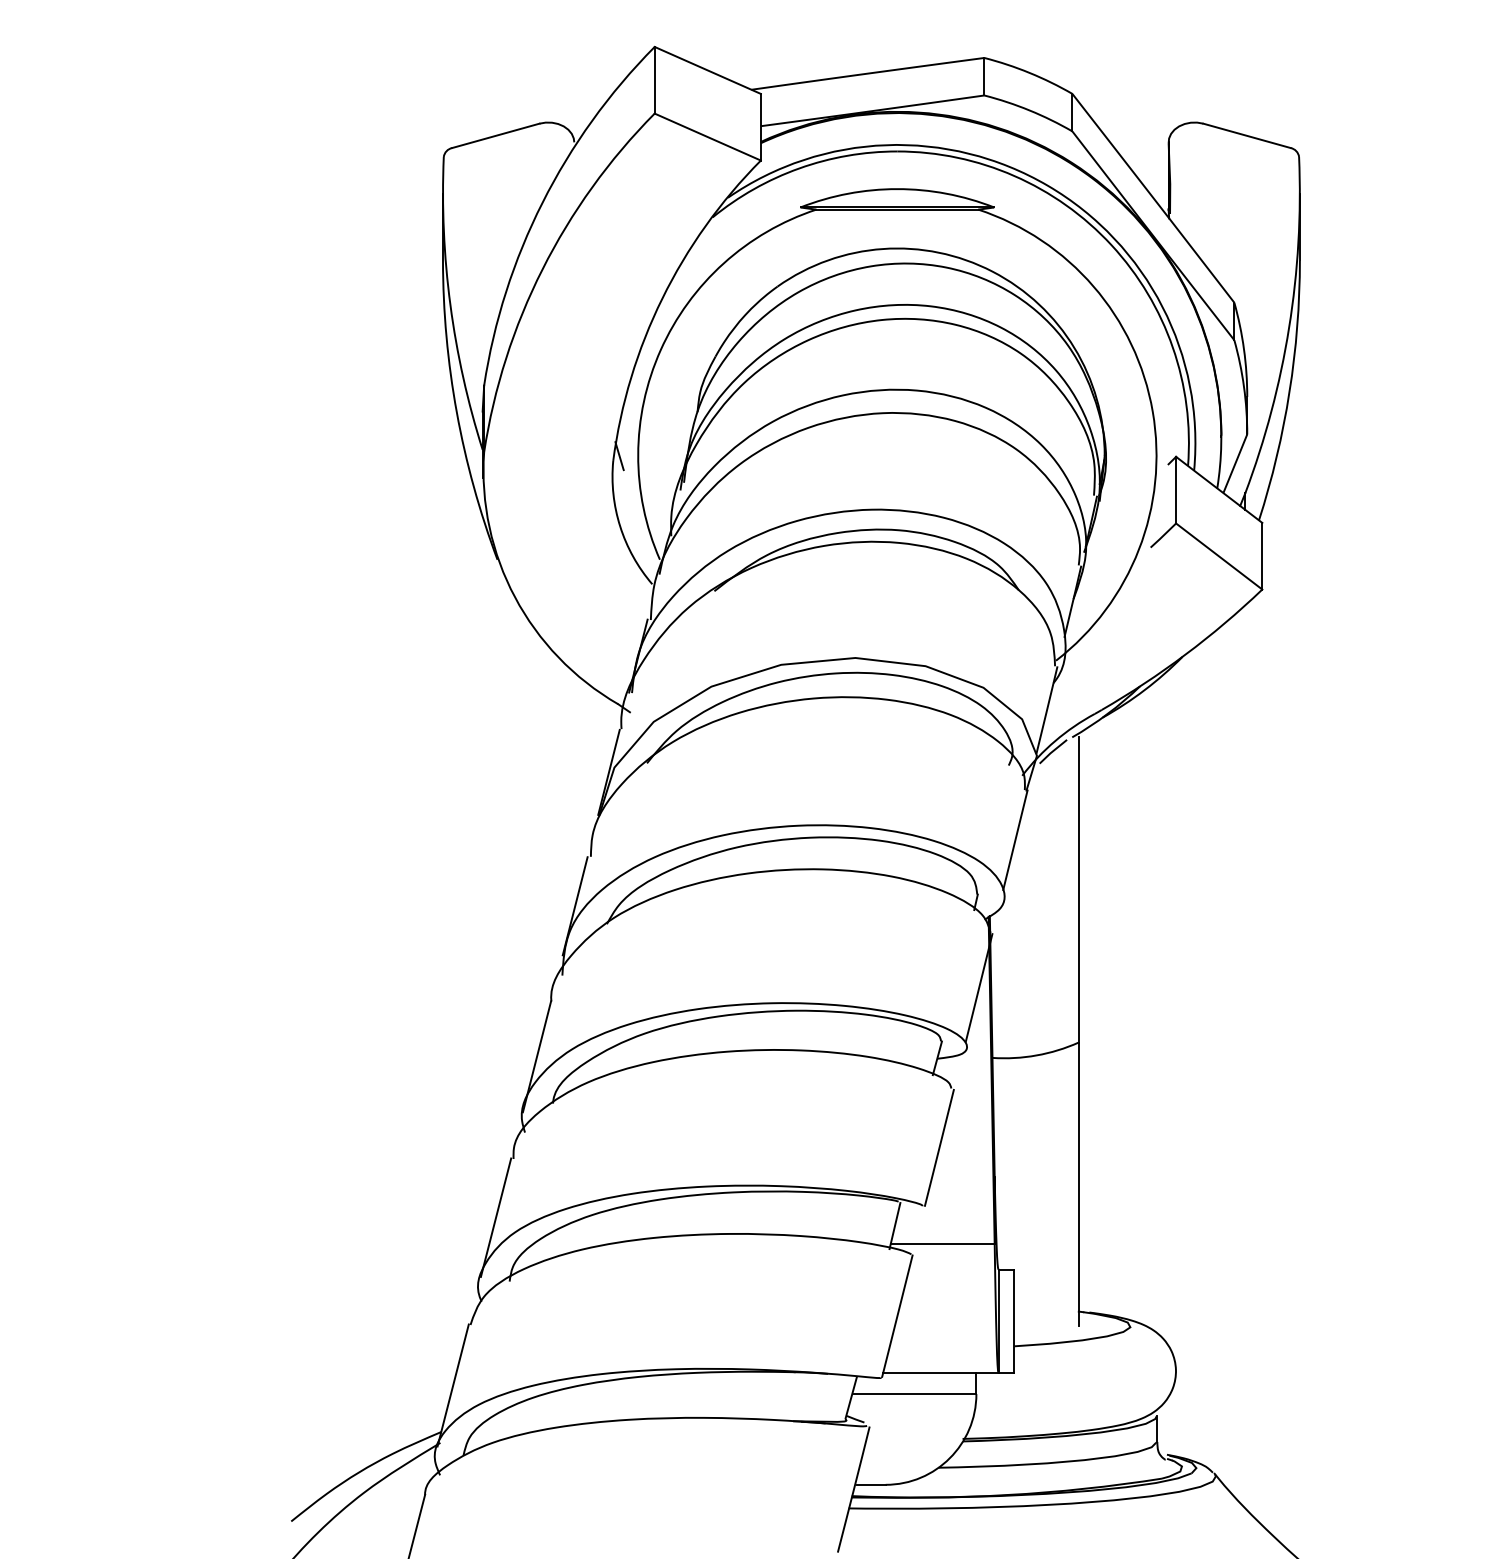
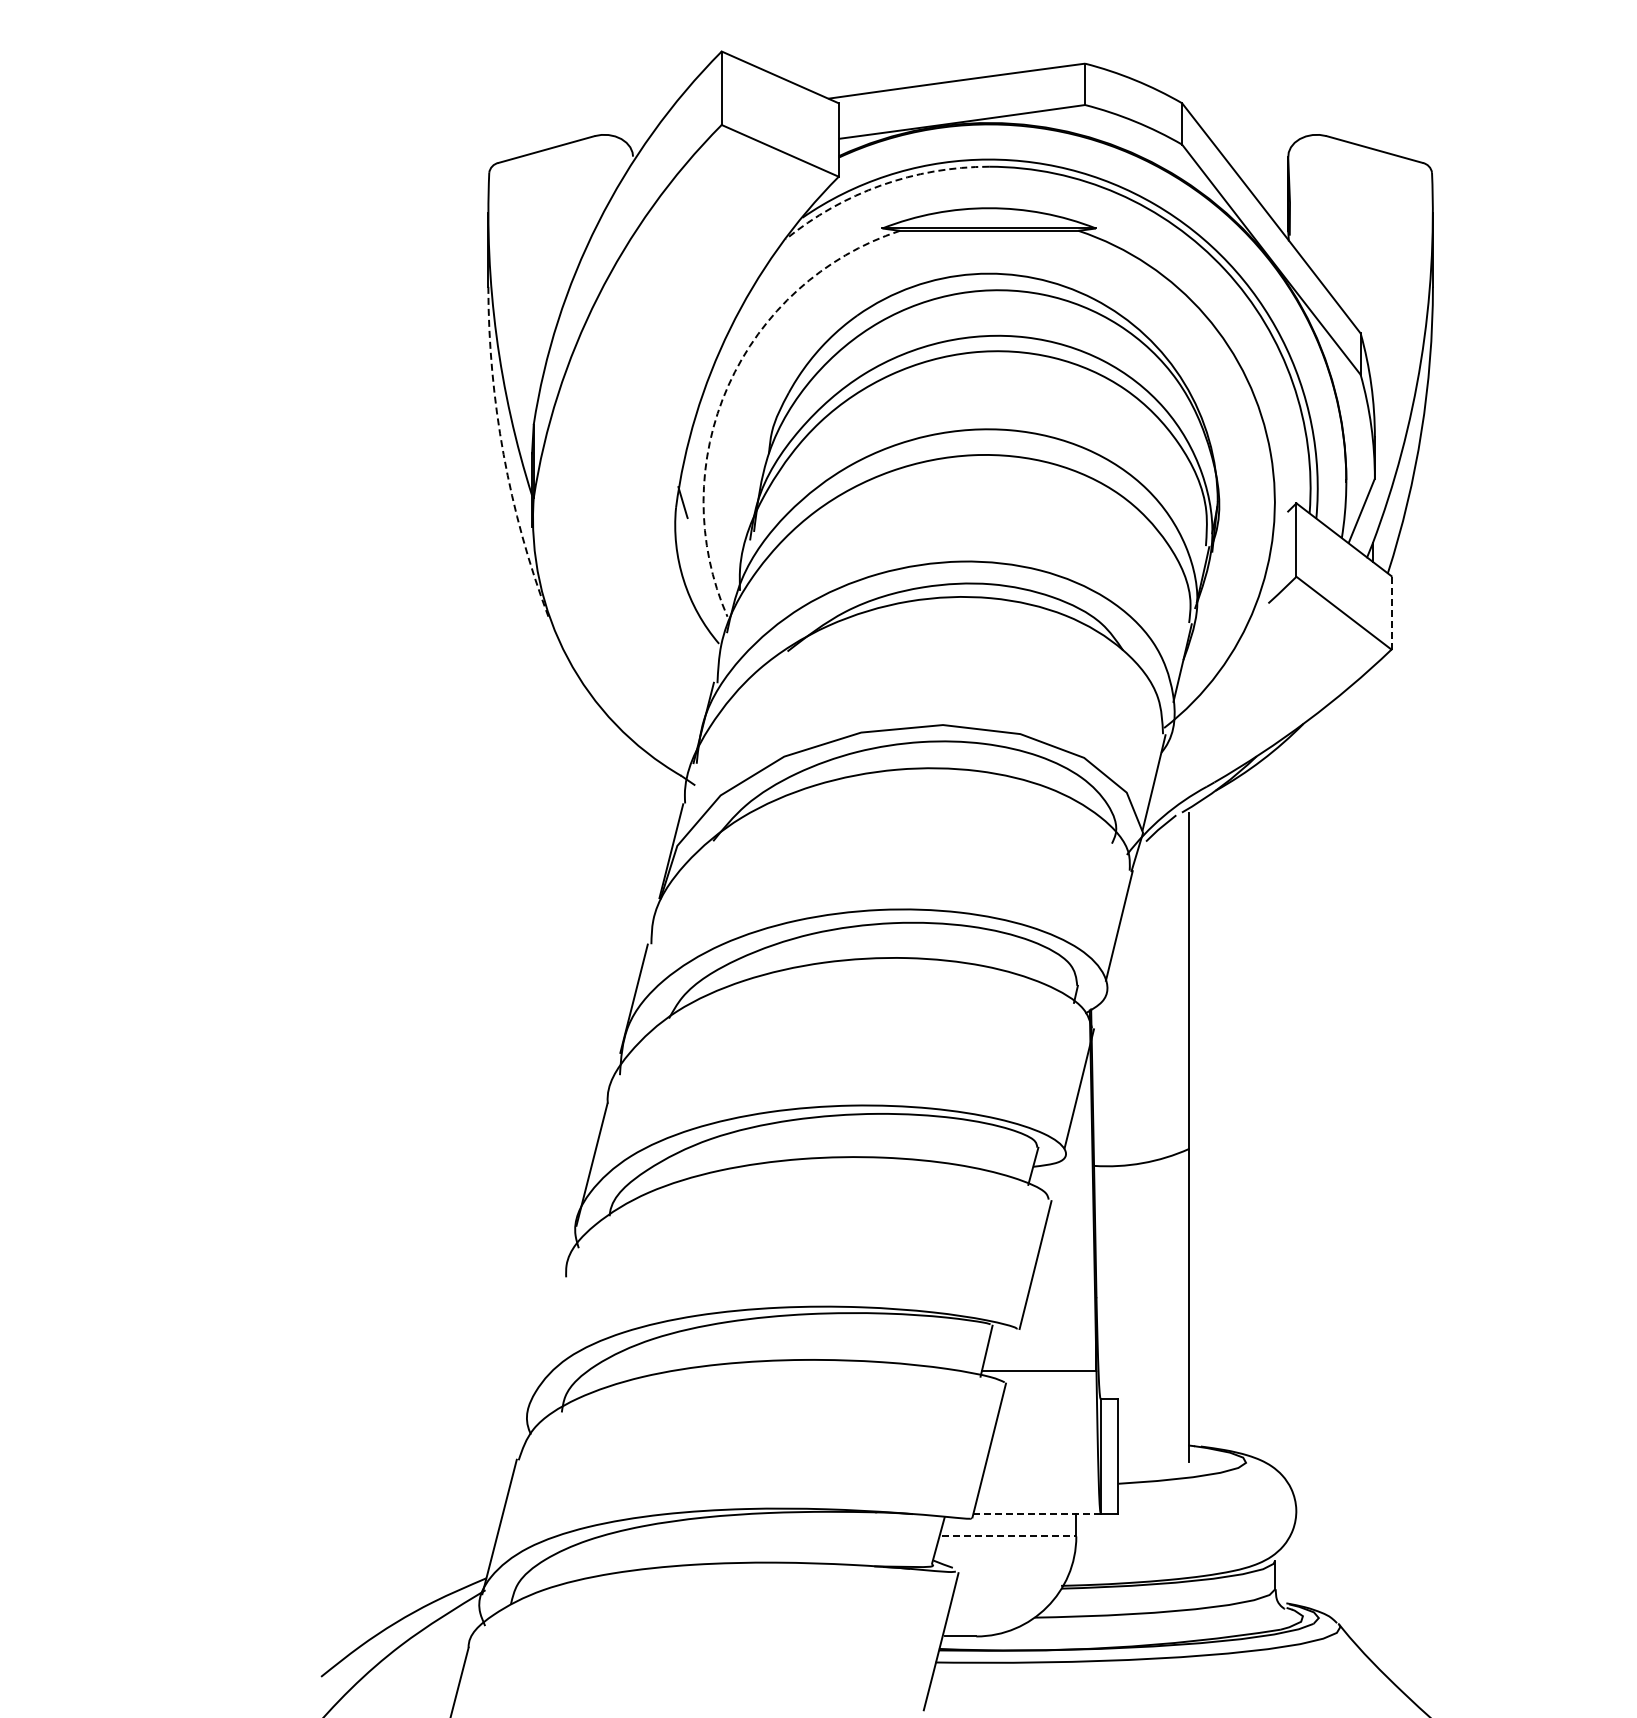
arc: (799, 168) -> (881, 185), solid -> dashed
arc: (660, 349) -> (728, 385), solid -> dashed
arc: (456, 412) -> (503, 454), solid -> dashed
line: (1262, 555) -> (1391, 612), solid -> dashed
line: (495, 1217) -> (546, 1341), removed
line: (941, 1373) -> (1037, 1513), solid -> dashed
line: (915, 1394) -> (1009, 1536), solid -> dashed

